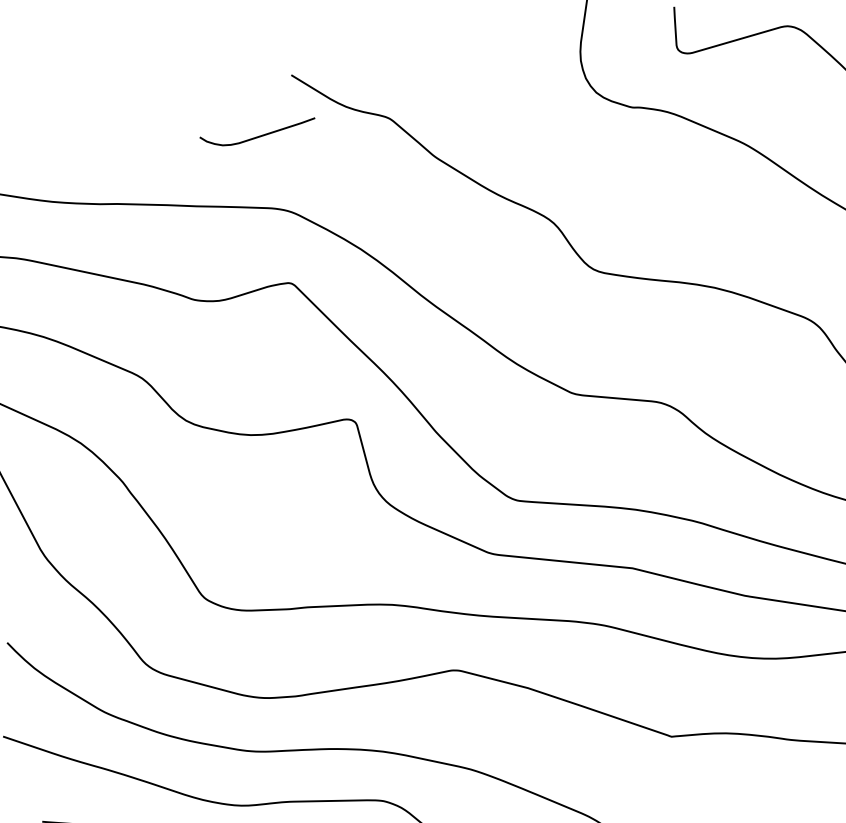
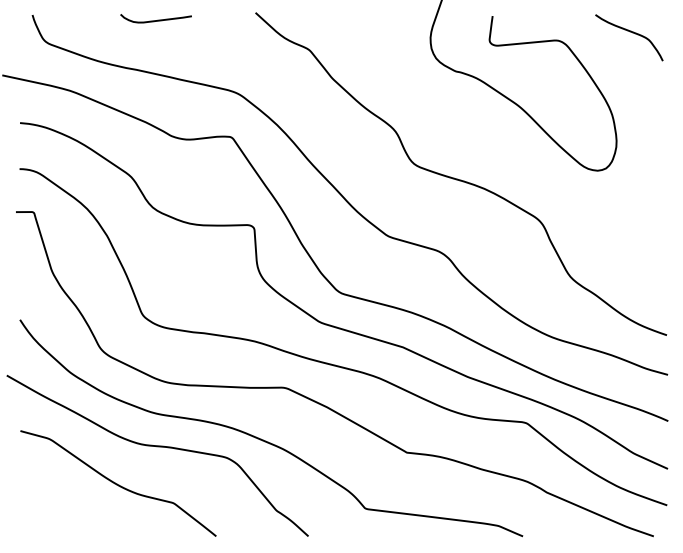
curve: (257, 136) -> (155, 20), moved

